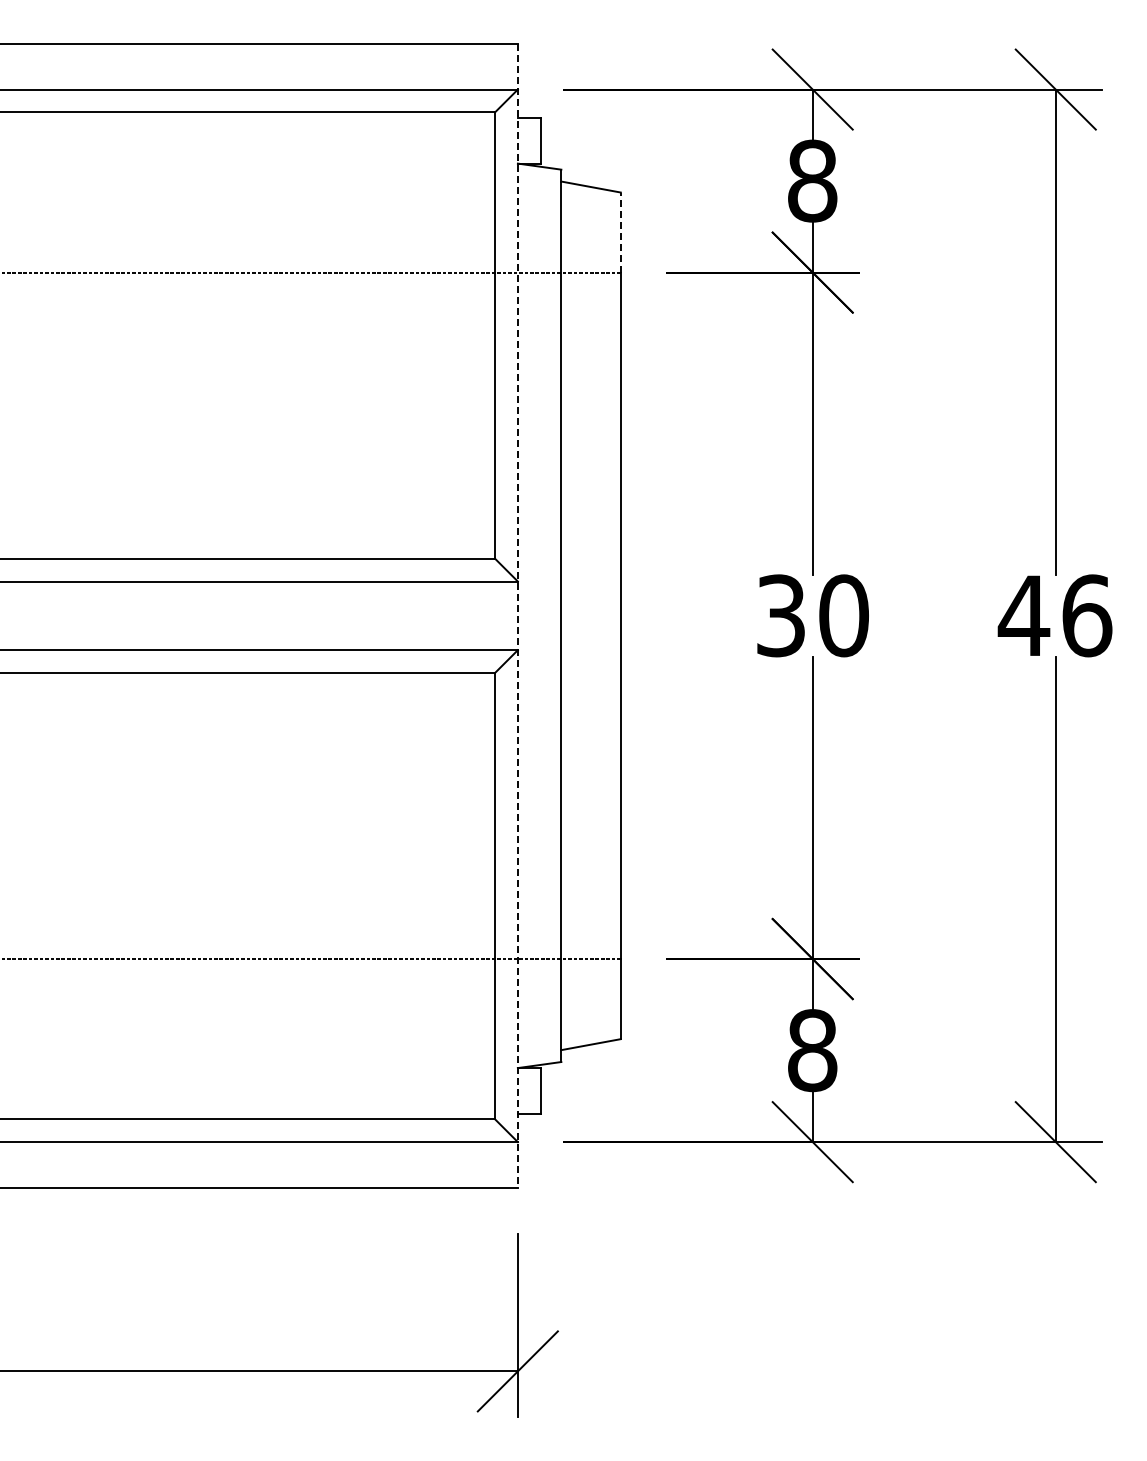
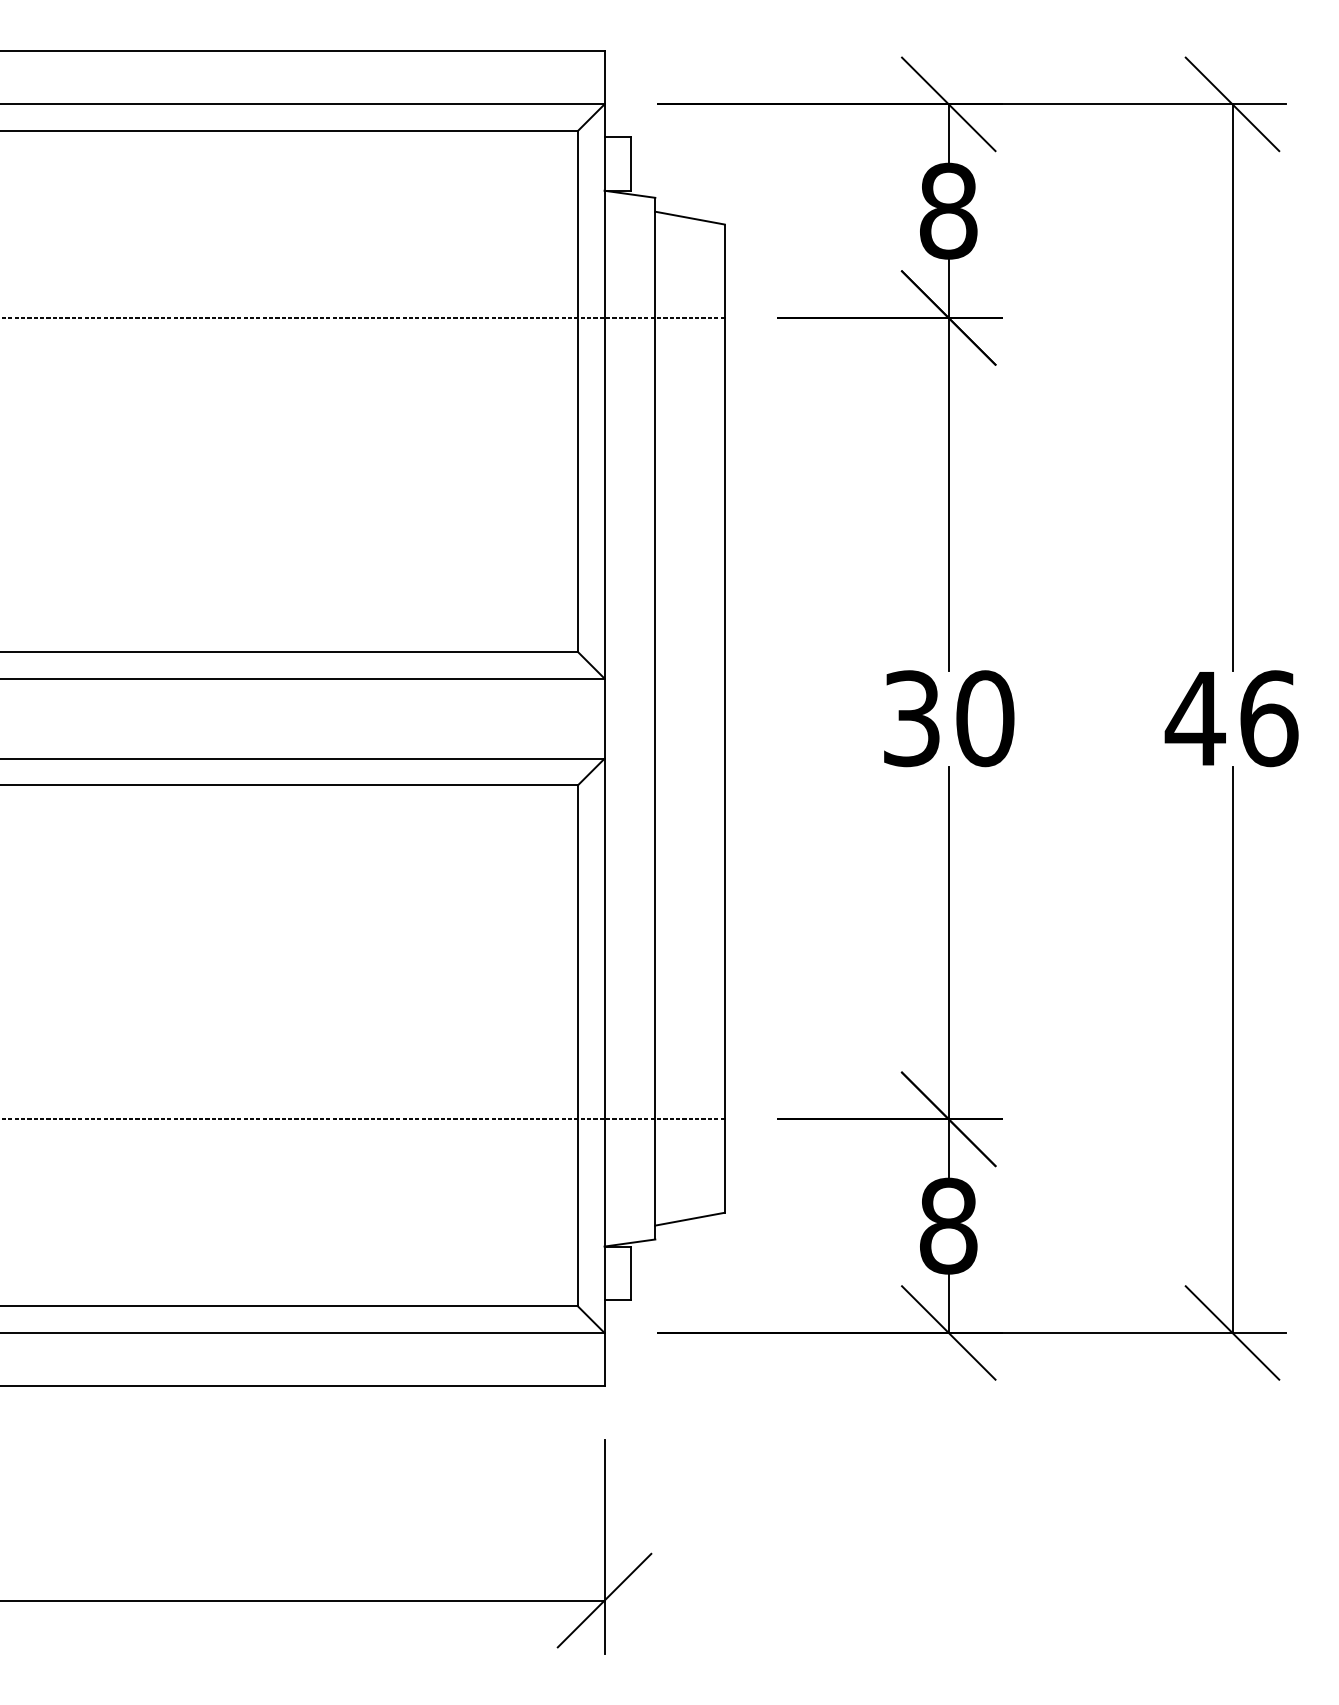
line: (620, 232) -> (724, 271), dashed -> solid
line: (517, 616) -> (604, 719), dashed -> solid

